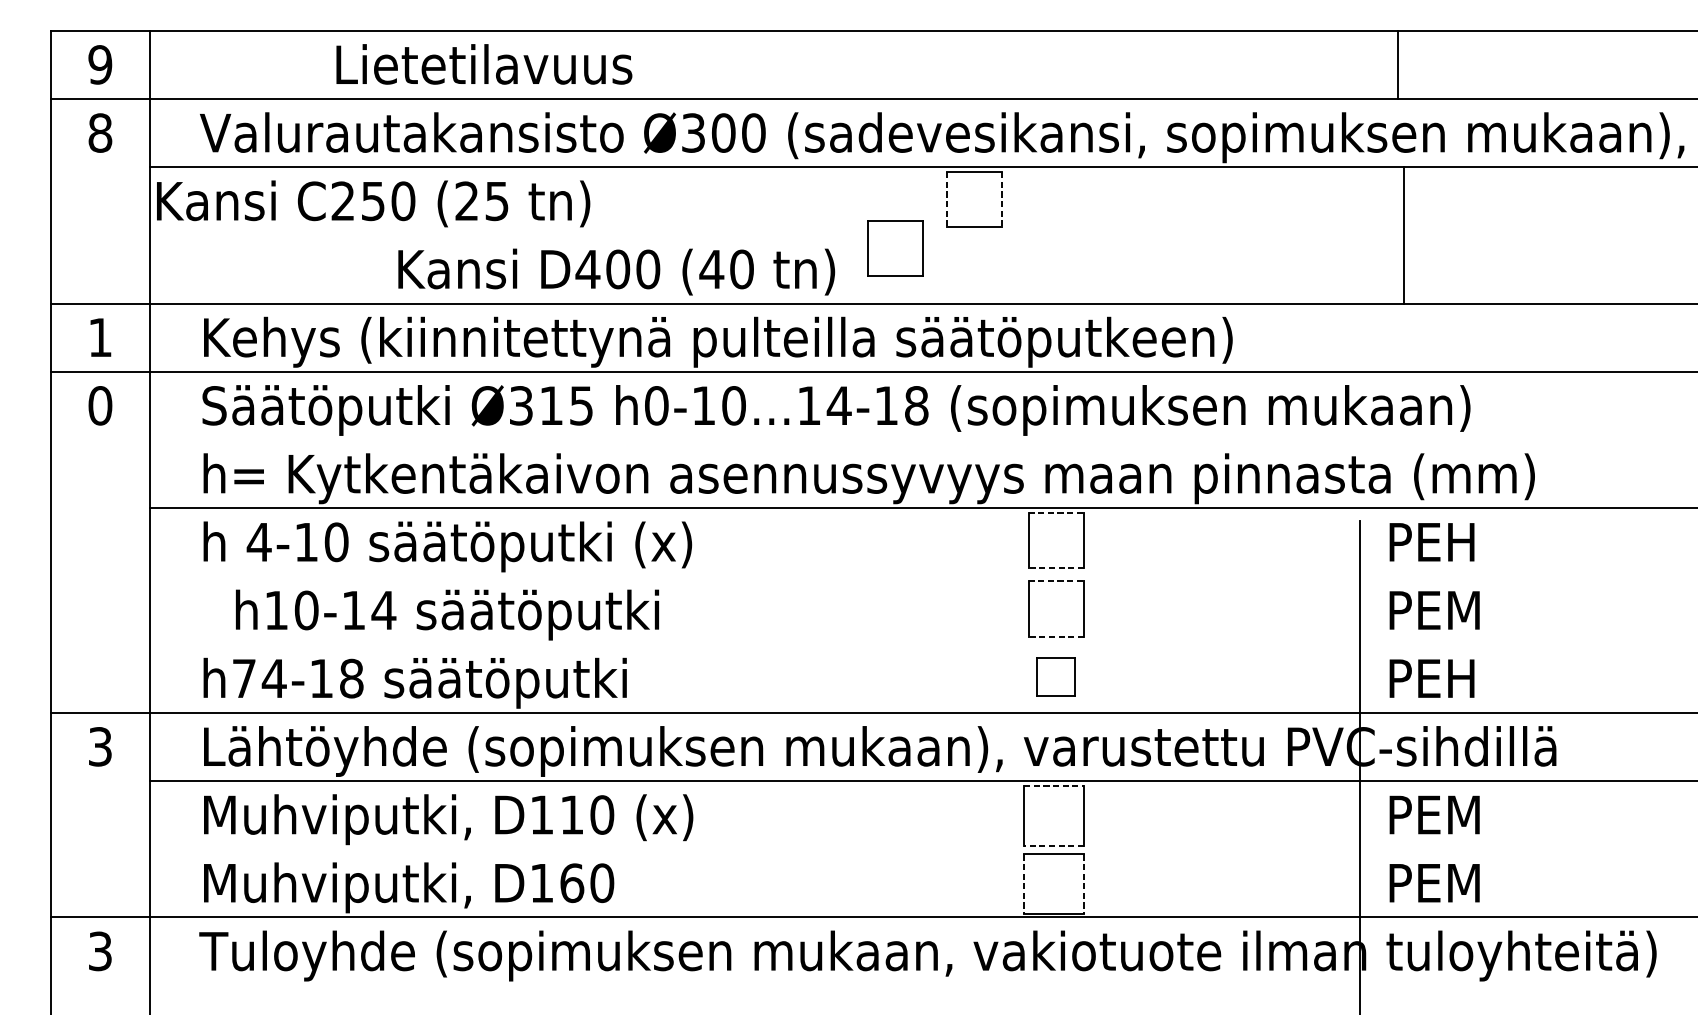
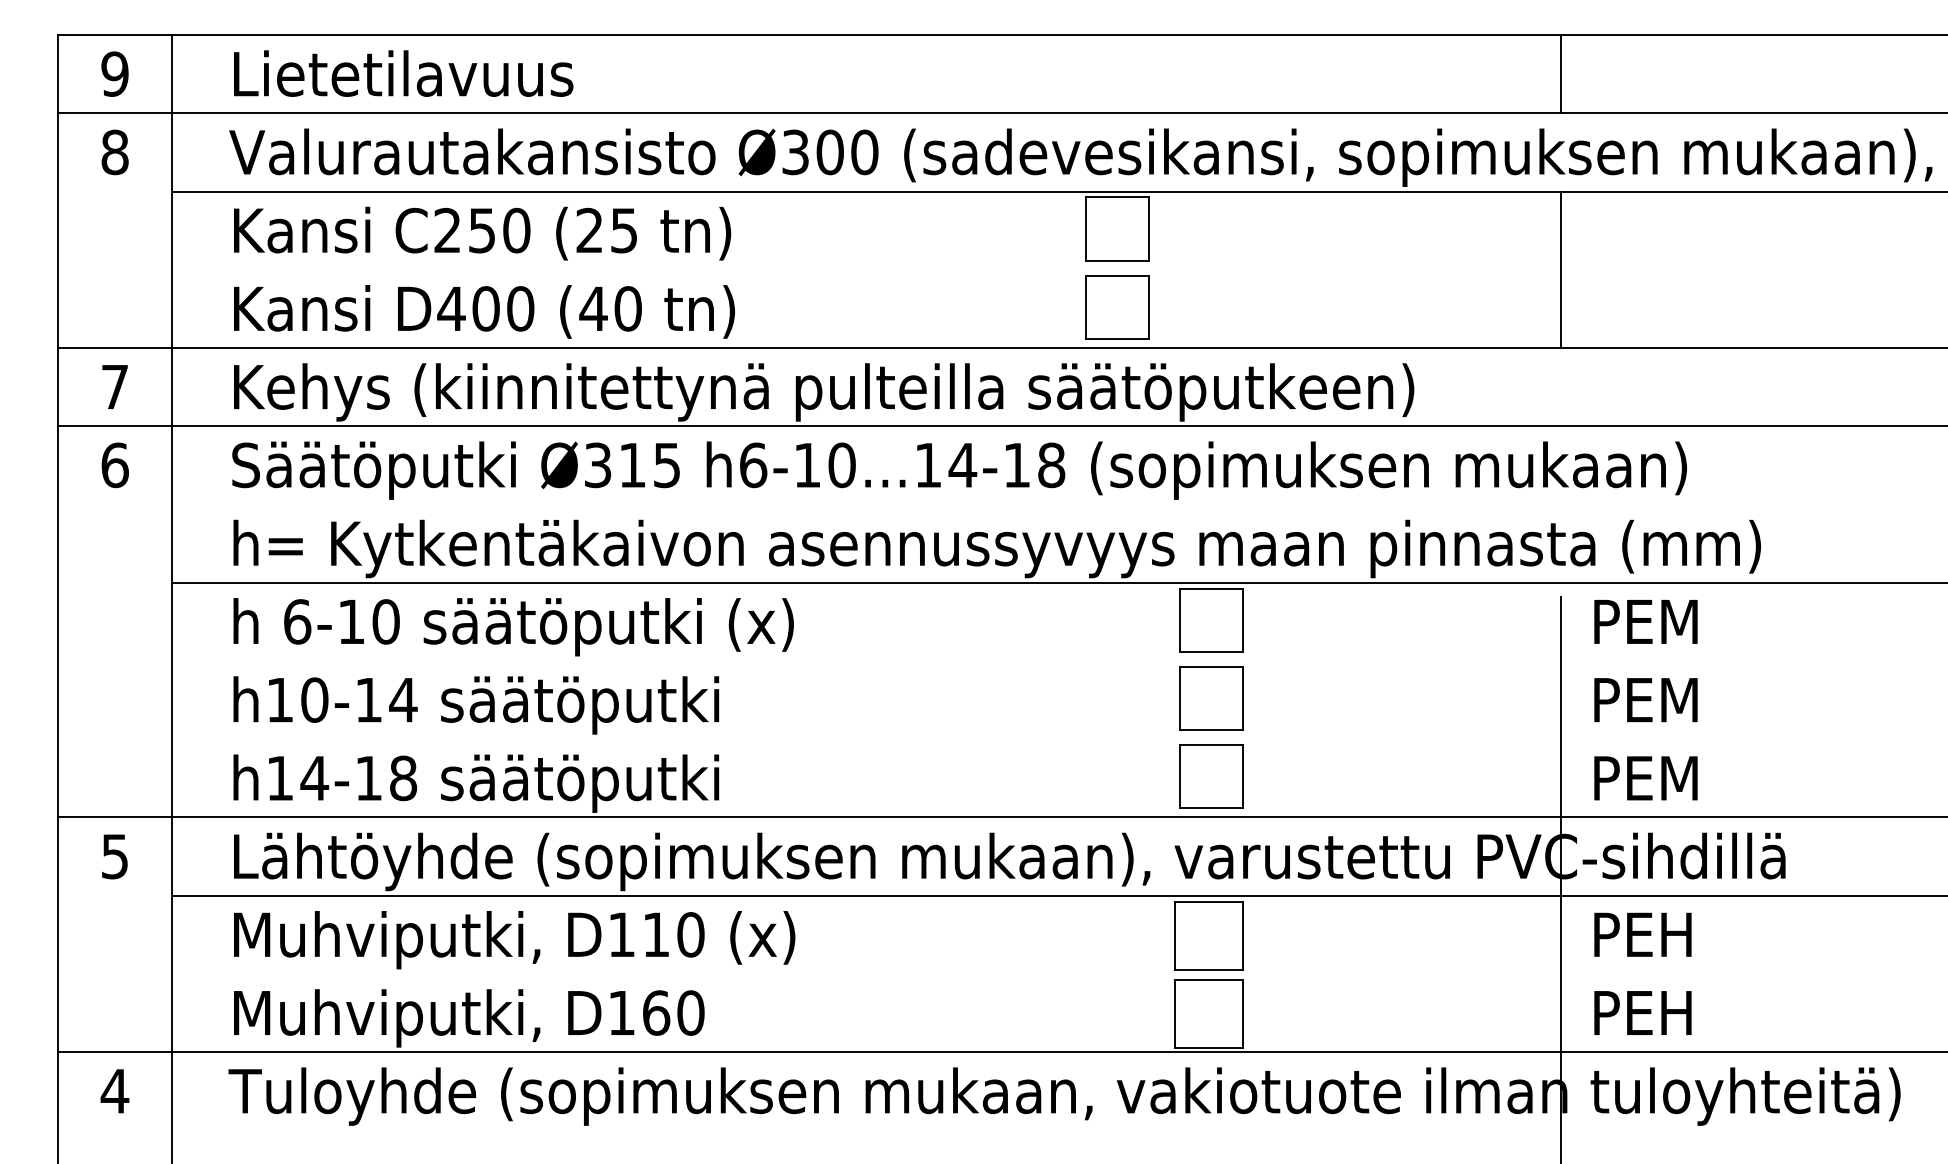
text: (484, 64) -> (403, 73), moved
line: (1397, 65) -> (1560, 74), moved
line: (947, 199) -> (1086, 228), dashed -> solid
line: (1001, 199) -> (1149, 228), dashed -> solid
text: (373, 203) -> (482, 233), moved
line: (1403, 235) -> (1560, 269), moved
part: (895, 249) -> (1117, 307), moved
text: (616, 271) -> (484, 311), moved
text: (99, 337) -> (114, 387), 1 -> 7
text: (99, 405) -> (114, 464), 0 -> 6
text: (656, 405) -> (753, 464), h0-10...14-18 -> h6-10...14-18
line: (1056, 513) -> (1211, 588), dashed -> solid
text: (259, 541) -> (297, 621), 4-10 -> 6-10
text: (1465, 541) -> (1681, 621), PEH -> PEM
line: (1056, 568) -> (1211, 651), dashed -> solid
line: (1056, 581) -> (1211, 666), dashed -> solid
text: (447, 615) -> (476, 705), moved
line: (1056, 636) -> (1211, 730), dashed -> solid
part: (1056, 677) -> (1211, 776), size x1.43
text: (243, 678) -> (279, 778), h74-18 -> h14-18
text: (1465, 678) -> (1681, 778), PEH -> PEM
text: (100, 745) -> (115, 855), 3 -> 5
line: (1054, 785) -> (1209, 901), dashed -> solid
text: (1465, 814) -> (1681, 934), PEM -> PEH
line: (1053, 846) -> (1208, 970), dashed -> solid
text: (1465, 882) -> (1681, 1012), PEM -> PEH
line: (1024, 884) -> (1175, 1014), dashed -> solid
line: (1083, 884) -> (1243, 1014), dashed -> solid
text: (99, 951) -> (114, 1091), 3 -> 4

